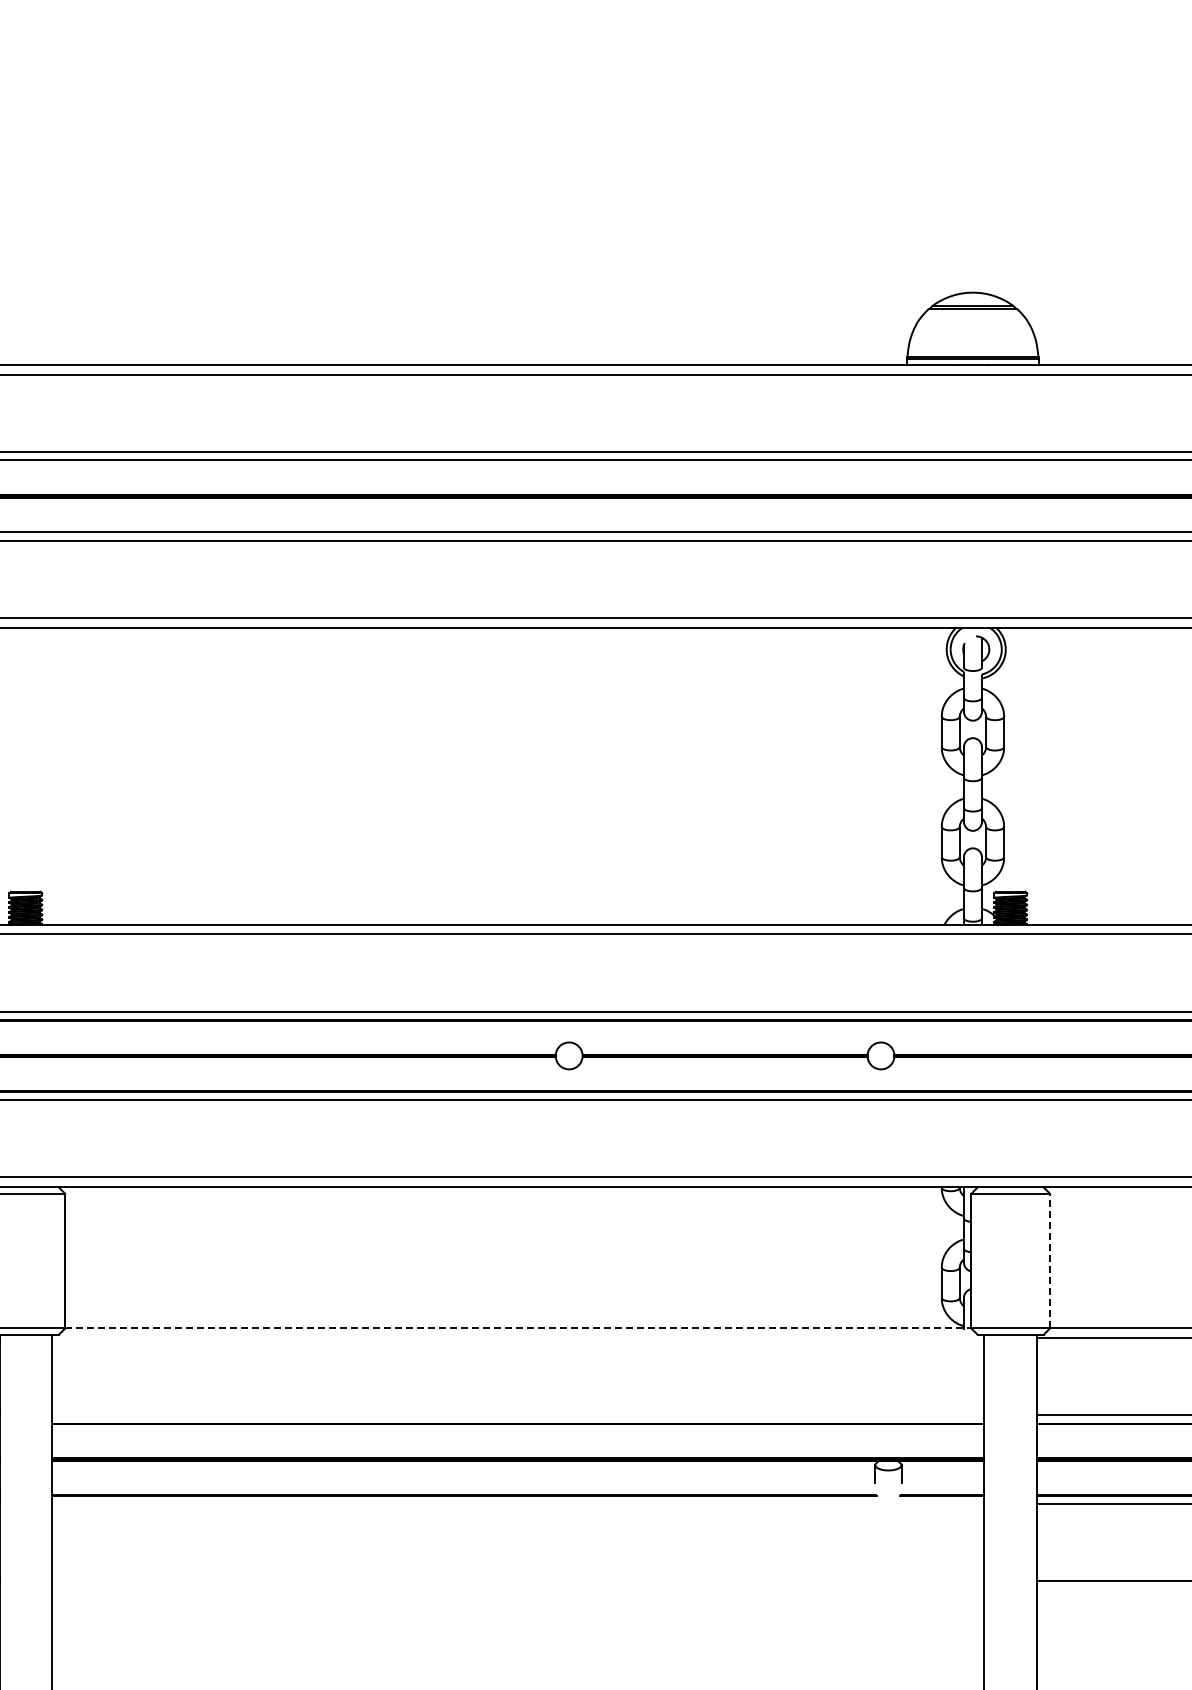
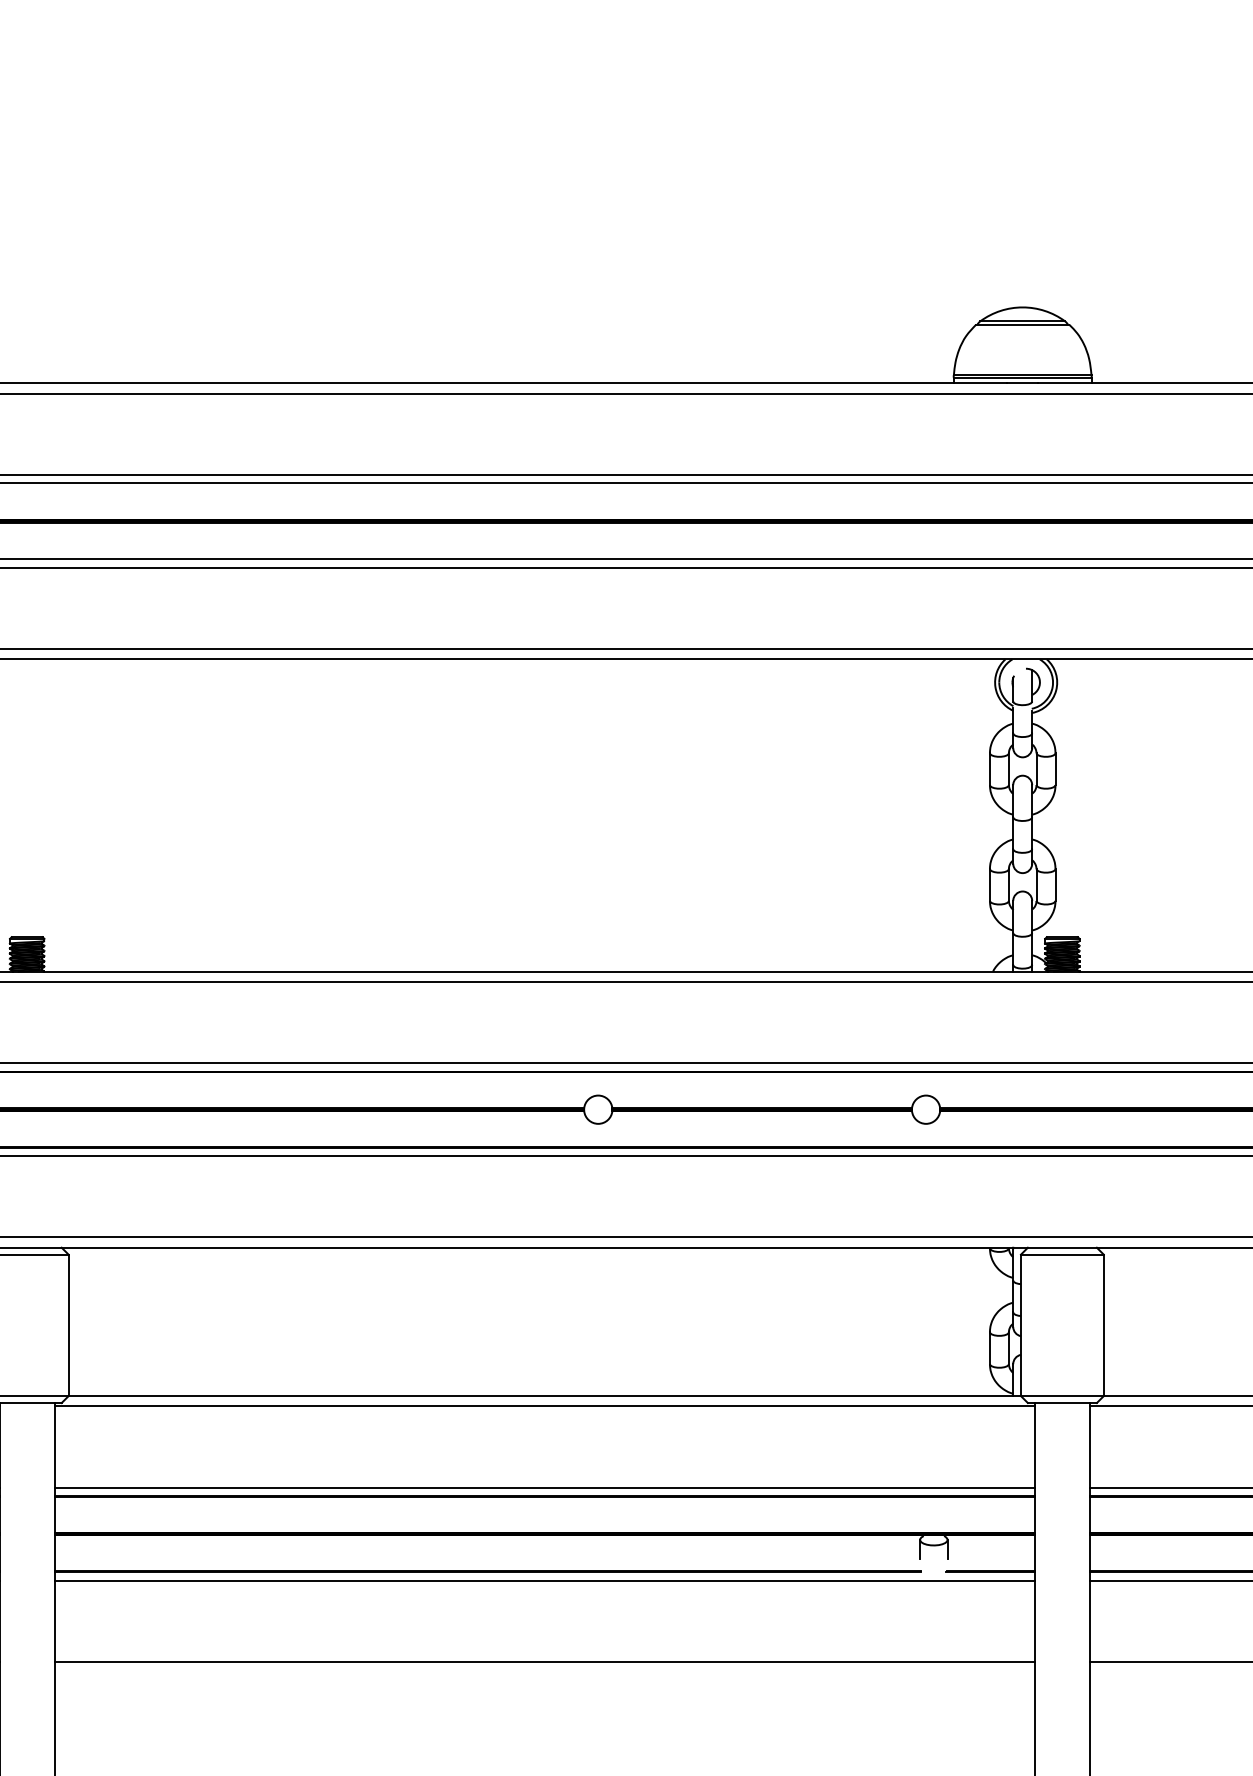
line: (1050, 1260) -> (1104, 1324), dashed -> solid
line: (518, 1328) -> (545, 1396), dashed -> solid
line: (518, 1338) -> (545, 1406), added
line: (518, 1415) -> (545, 1487), added
line: (518, 1504) -> (545, 1581), added
line: (518, 1581) -> (545, 1662), added

